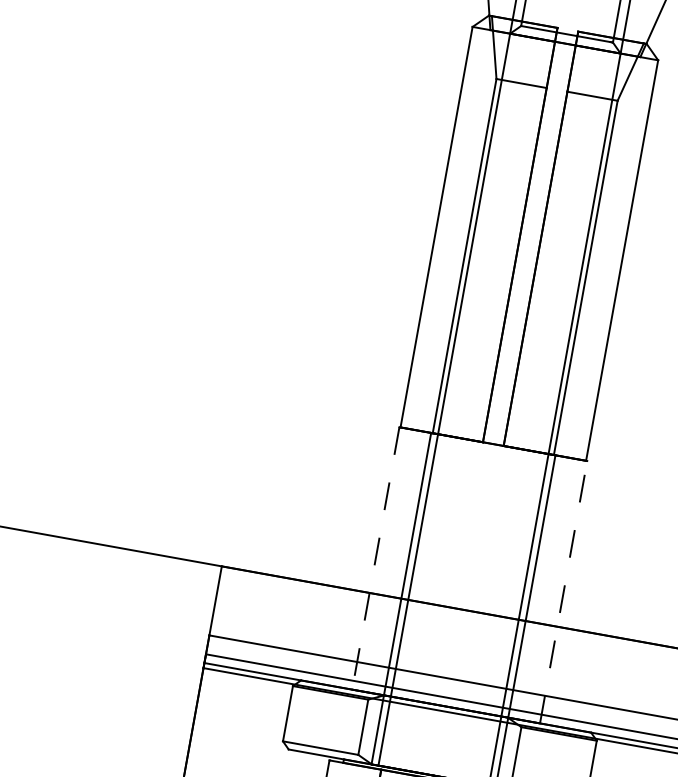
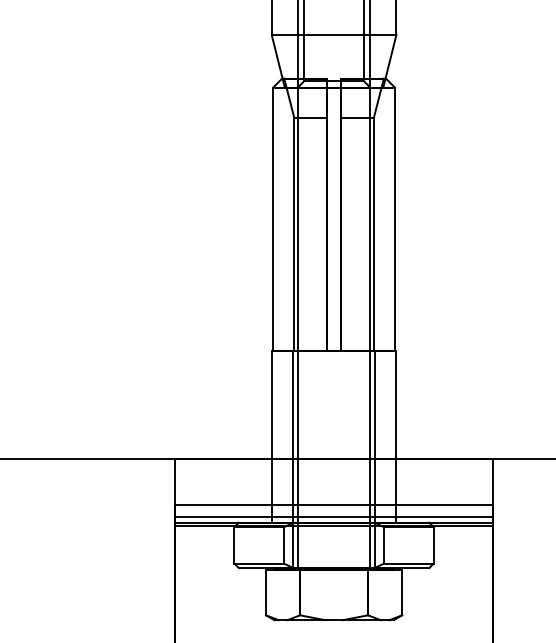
line: (375, 559) -> (272, 437), dashed -> solid
line: (563, 591) -> (395, 436), dashed -> solid

